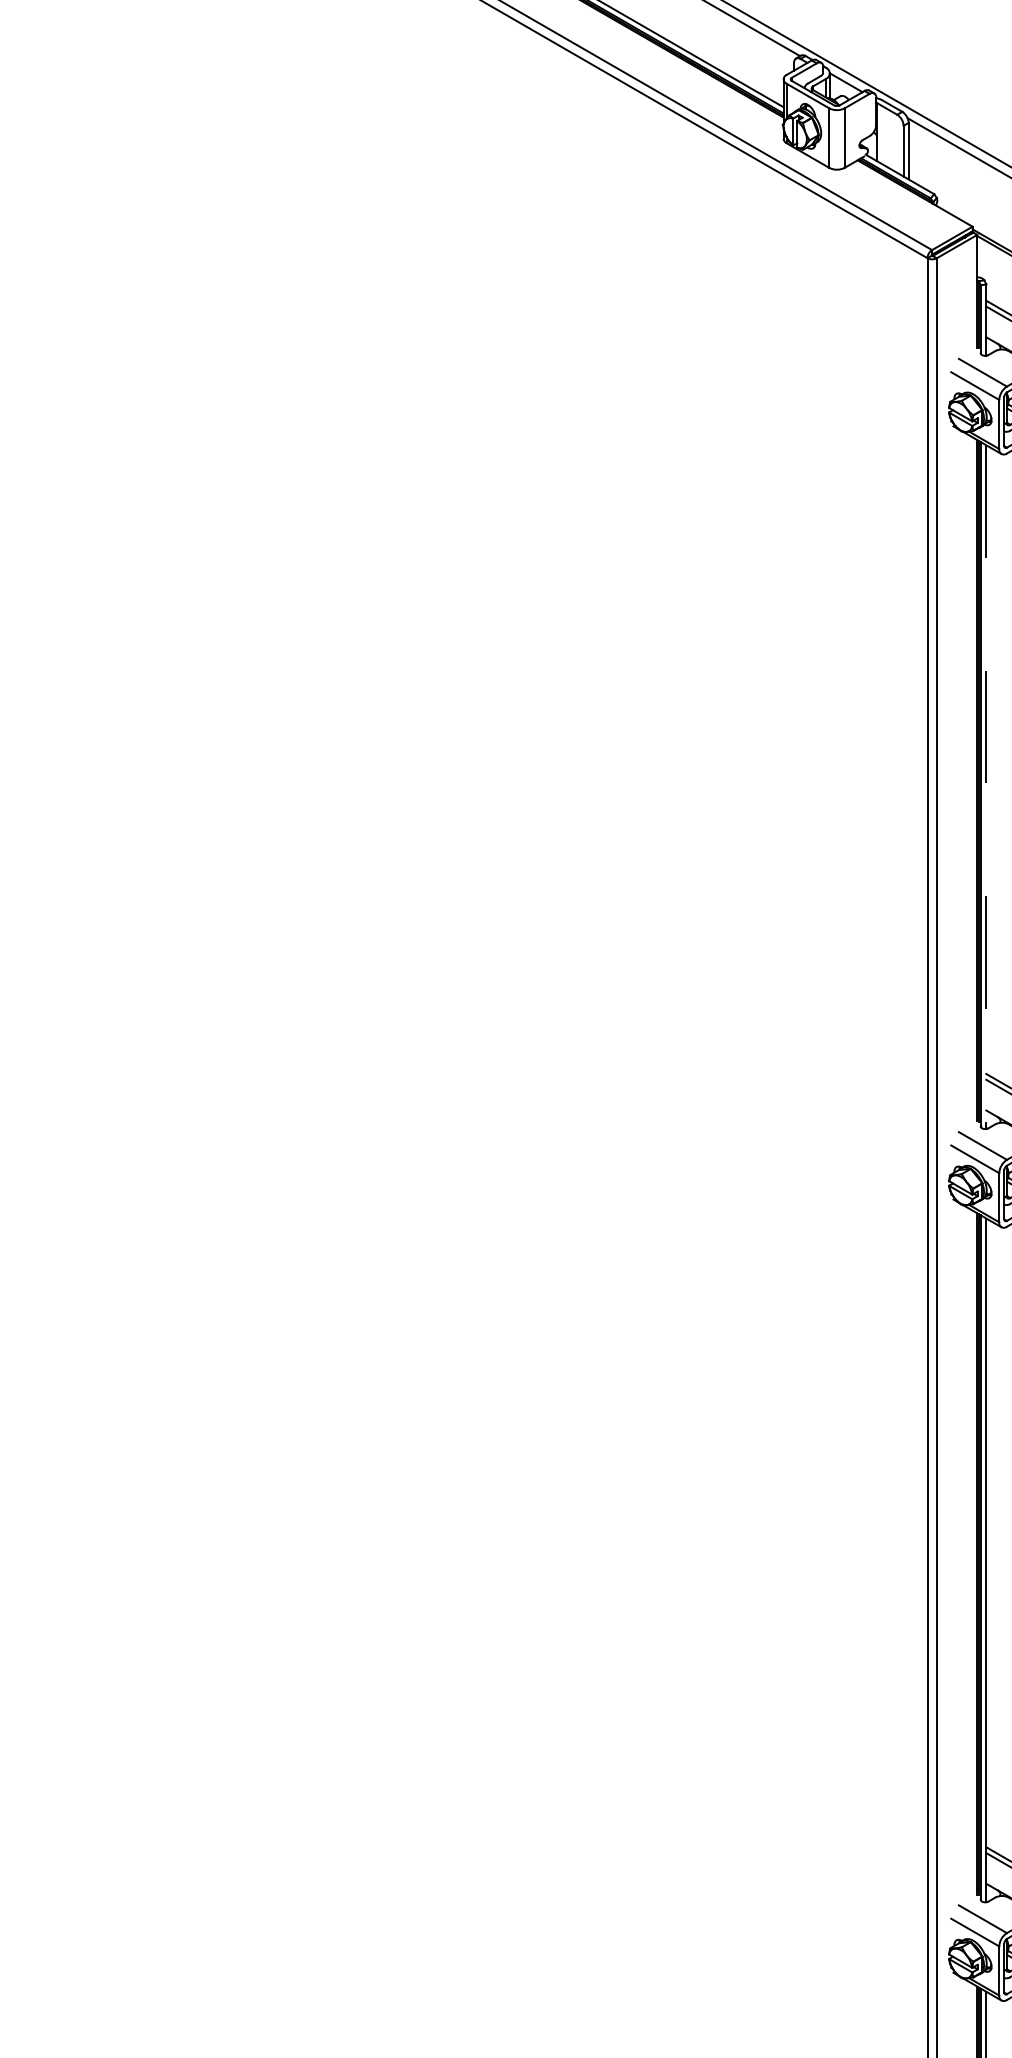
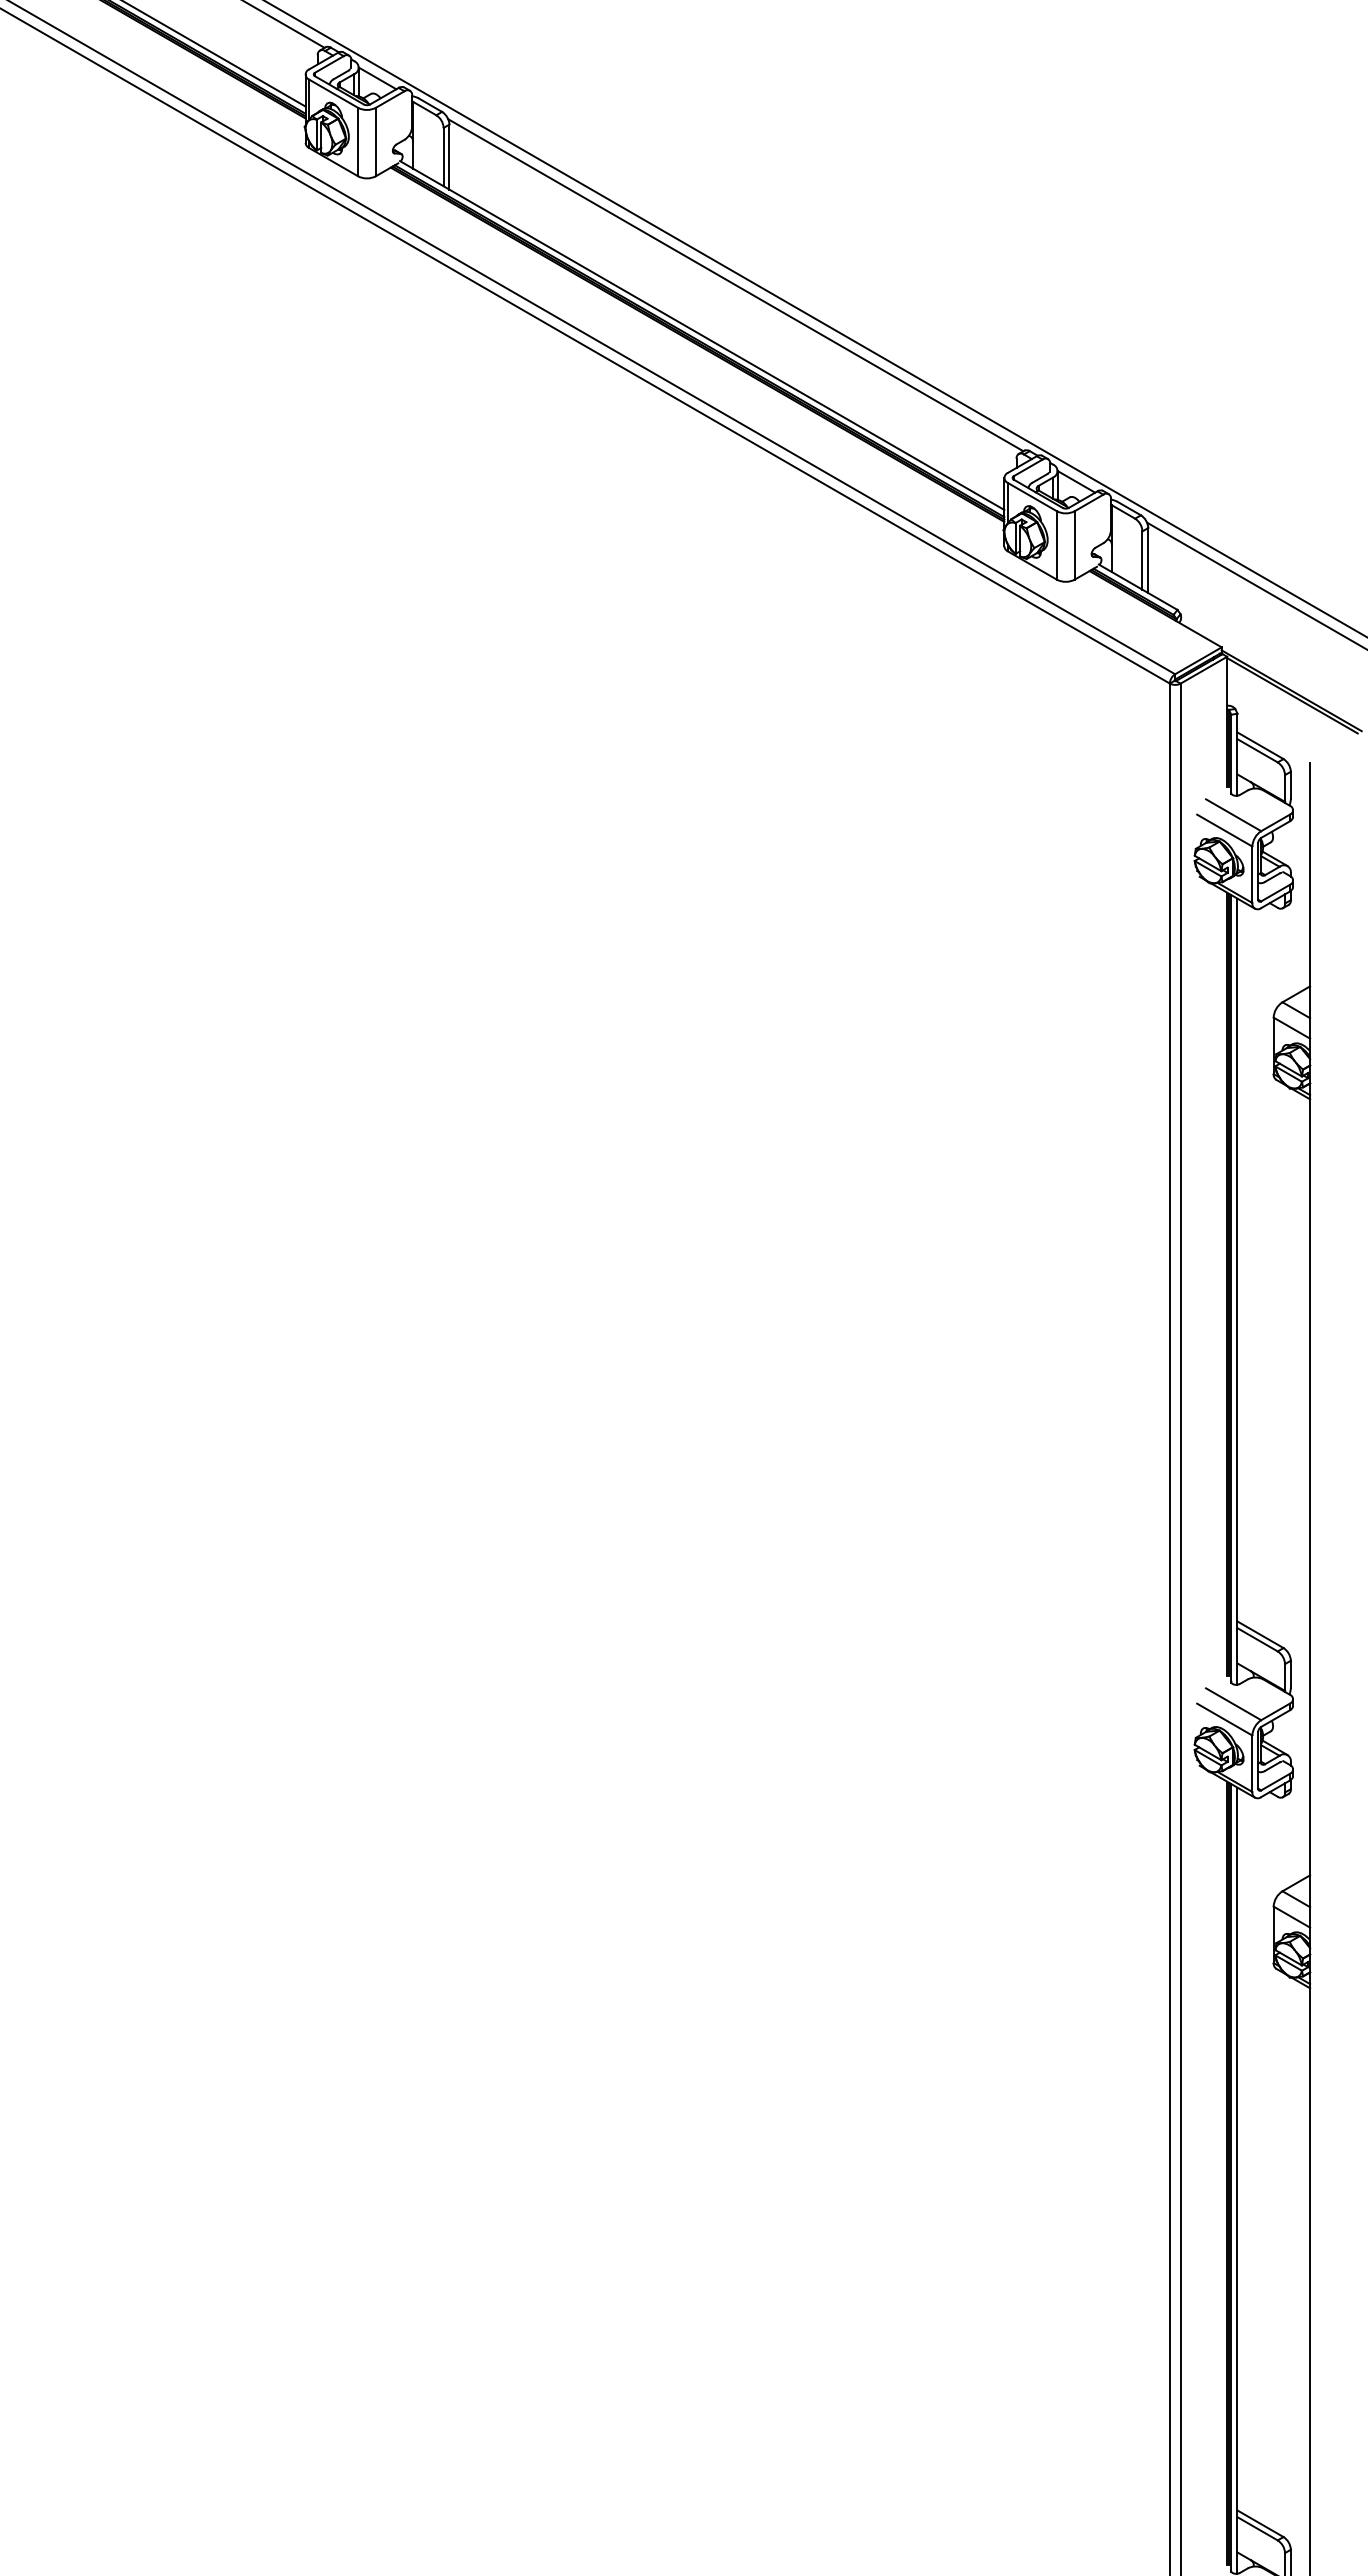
line: (986, 787) -> (1237, 1292), dashed -> solid

